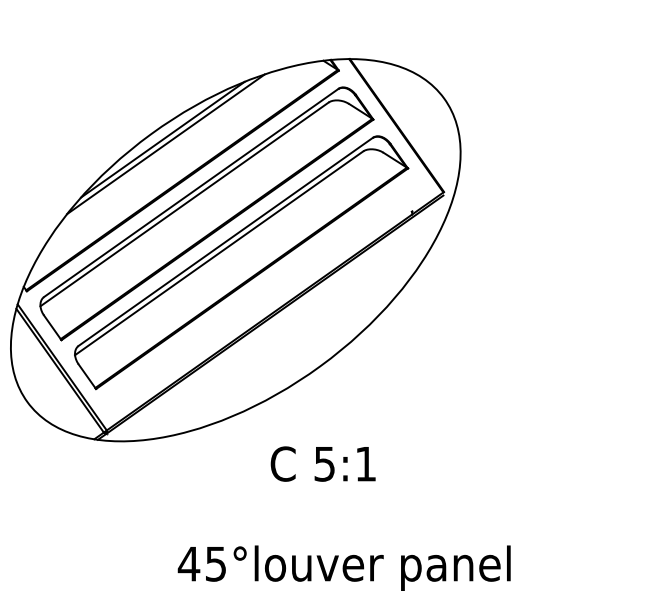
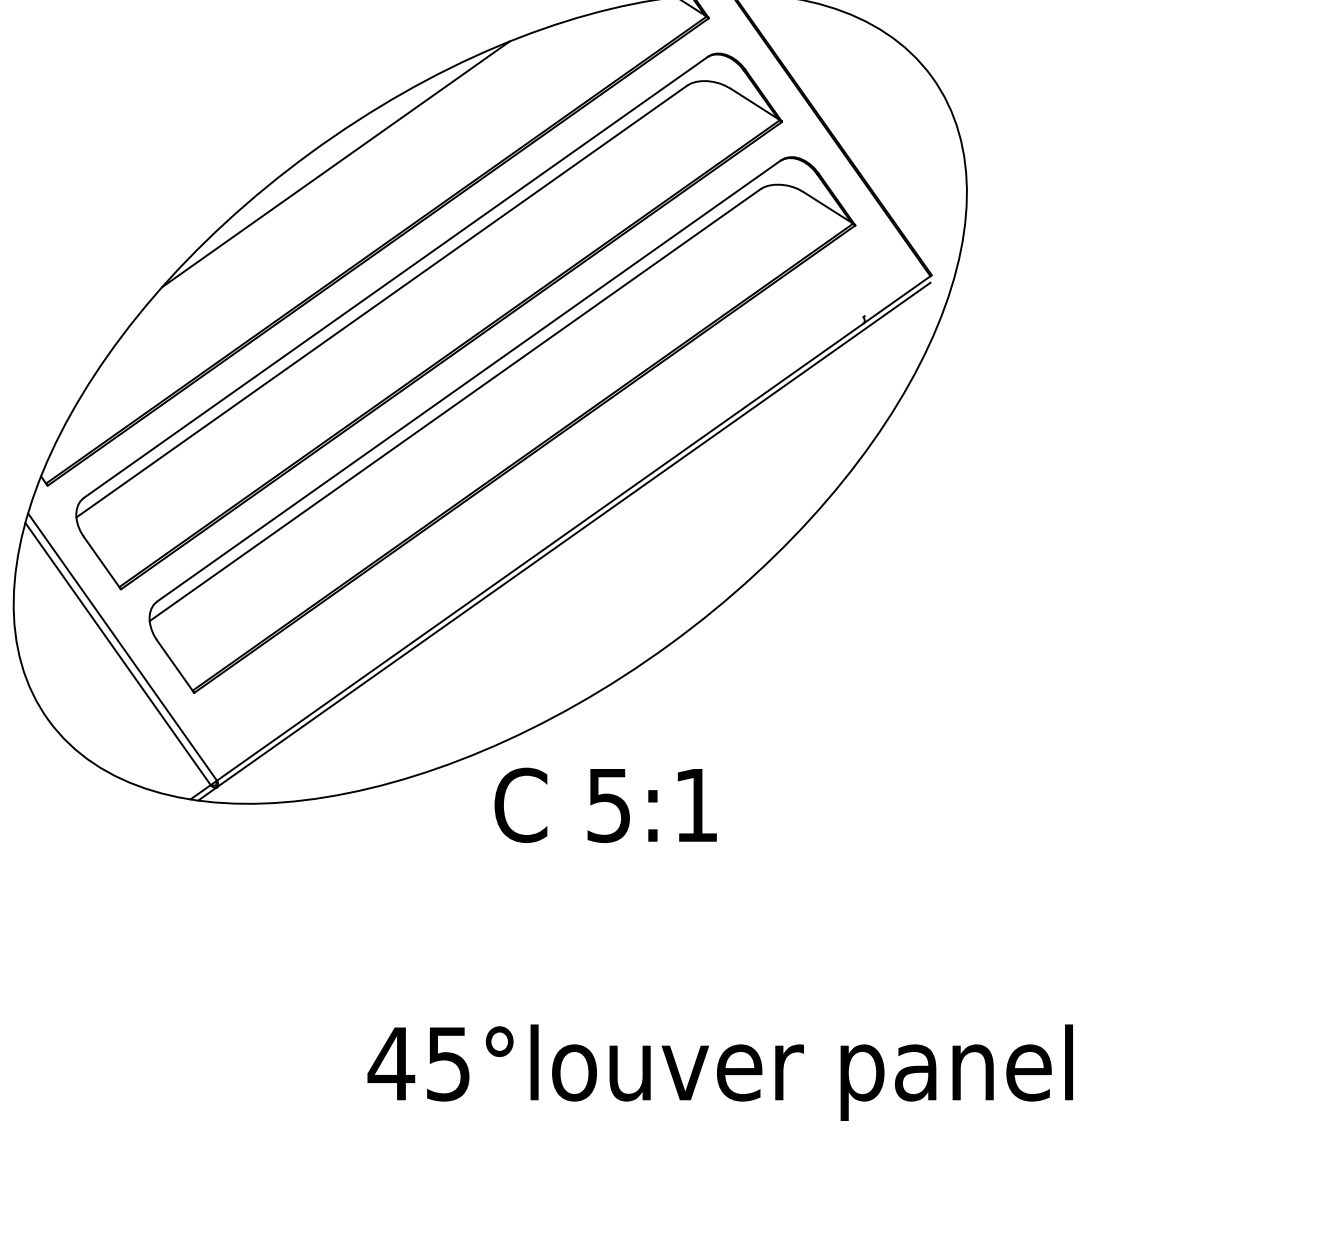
line: (165, 144) -> (341, 174), removed
text: (322, 463) -> (604, 804), moved

